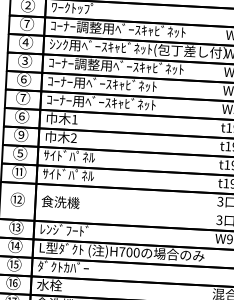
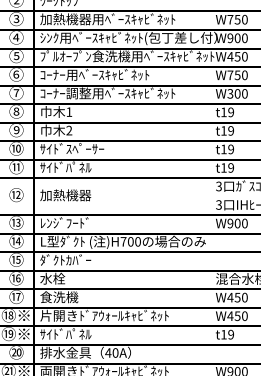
text: (27, 23) -> (16, 18), ⑦ -> ③
text: (75, 26) -> (65, 19), ｺｰﾅｰ調整用ﾍﾞｰｽｷｬﾋﾞﾈｯﾄ -> 加熱機器用ﾍﾞｰｽｷｬﾋﾞﾈｯﾄ
text: (25, 59) -> (16, 54), ③ -> ⑤
text: (135, 67) -> (127, 56), ｺｰﾅｰ調整用ﾍﾞｰｽｷｬﾋﾞﾈｯﾄ -> ﾌﾟﾙｵｰﾌﾟﾝ食洗機用ﾍﾞｰｽｷｬﾋﾞﾈｯﾄ
text: (126, 103) -> (120, 93), ｺｰﾅｰ用ﾍﾞｰｽｷｬﾋﾞﾈｯﾄ -> ｺｰﾅｰ調整用ﾍﾞｰｽｷｬﾋﾞﾈｯﾄ
text: (22, 115) -> (16, 110), ⑥ -> ⑧
text: (20, 153) -> (16, 148), ⑤ -> ⑩
text: (89, 156) -> (85, 148), ｻｲﾄﾞﾊﾟﾈﾙ -> ｻｲﾄﾞｽﾍﾟｰｻｰ
text: (66, 202) -> (65, 195), 食洗機 -> 加熱機器

